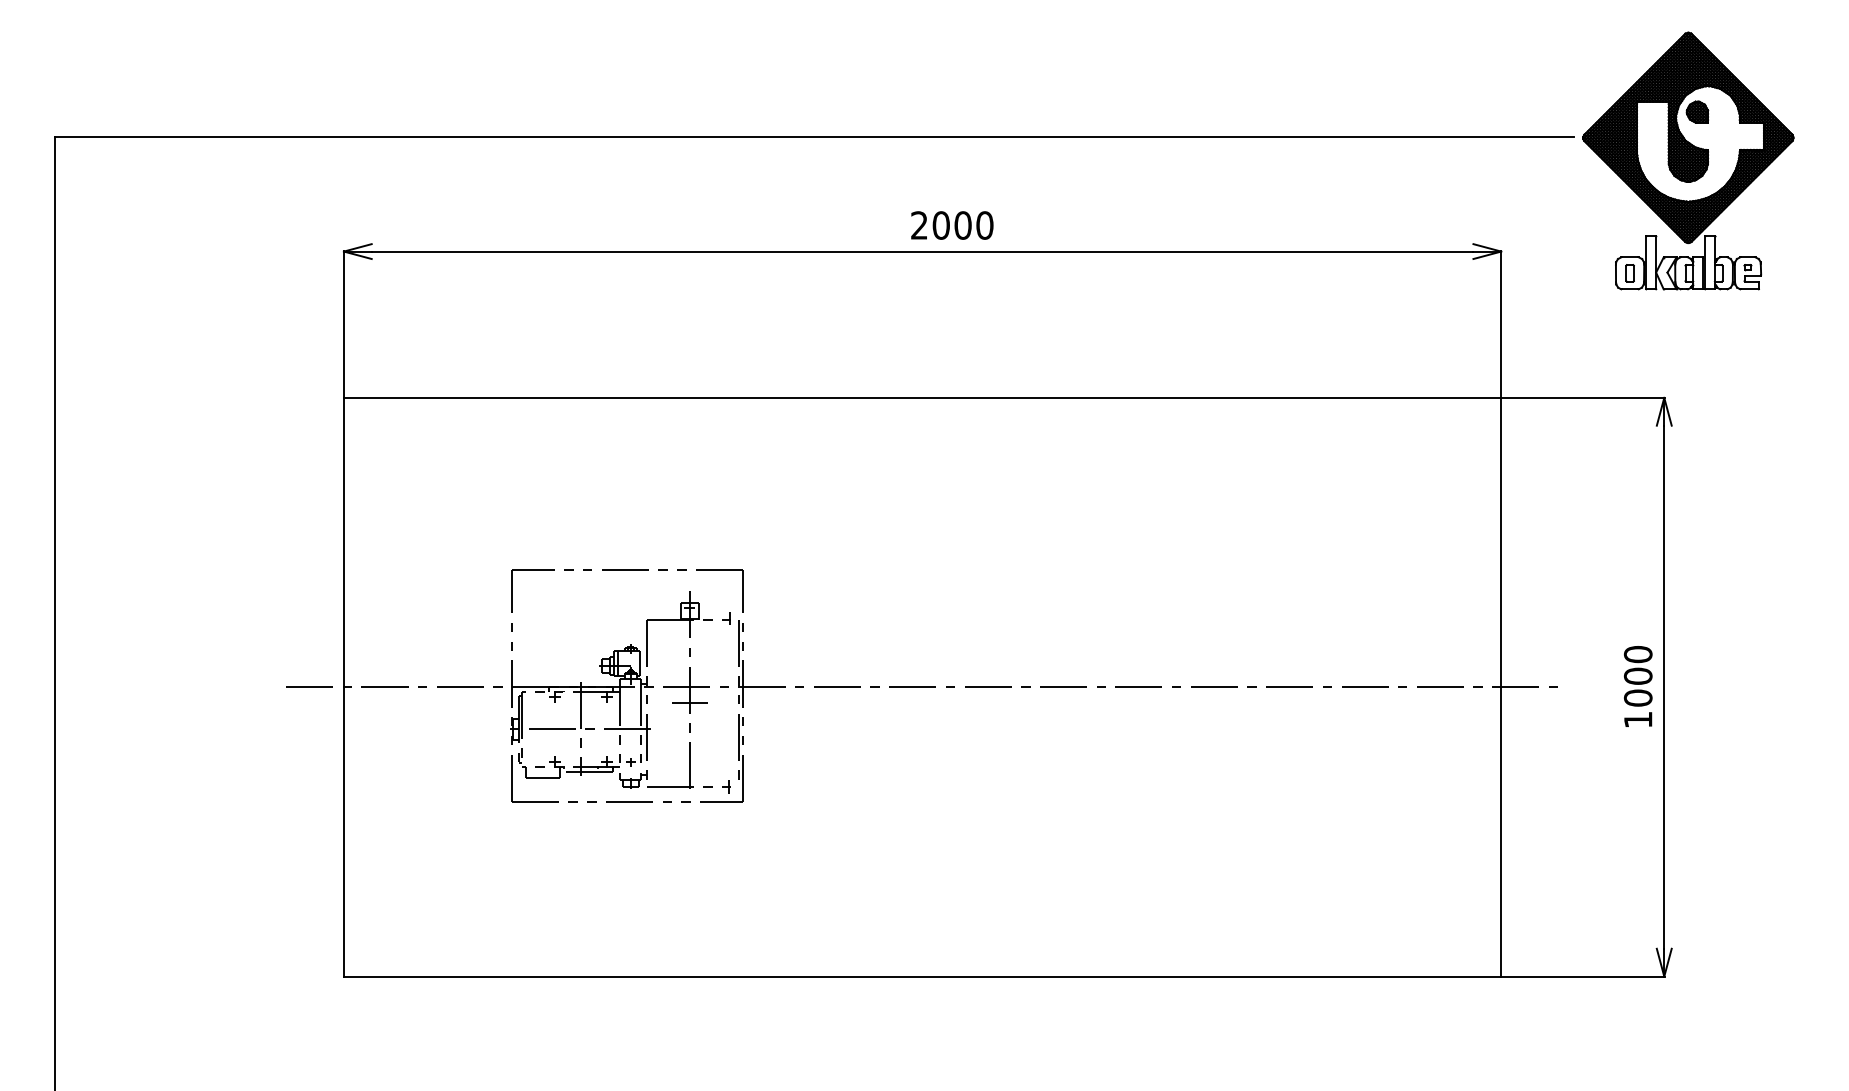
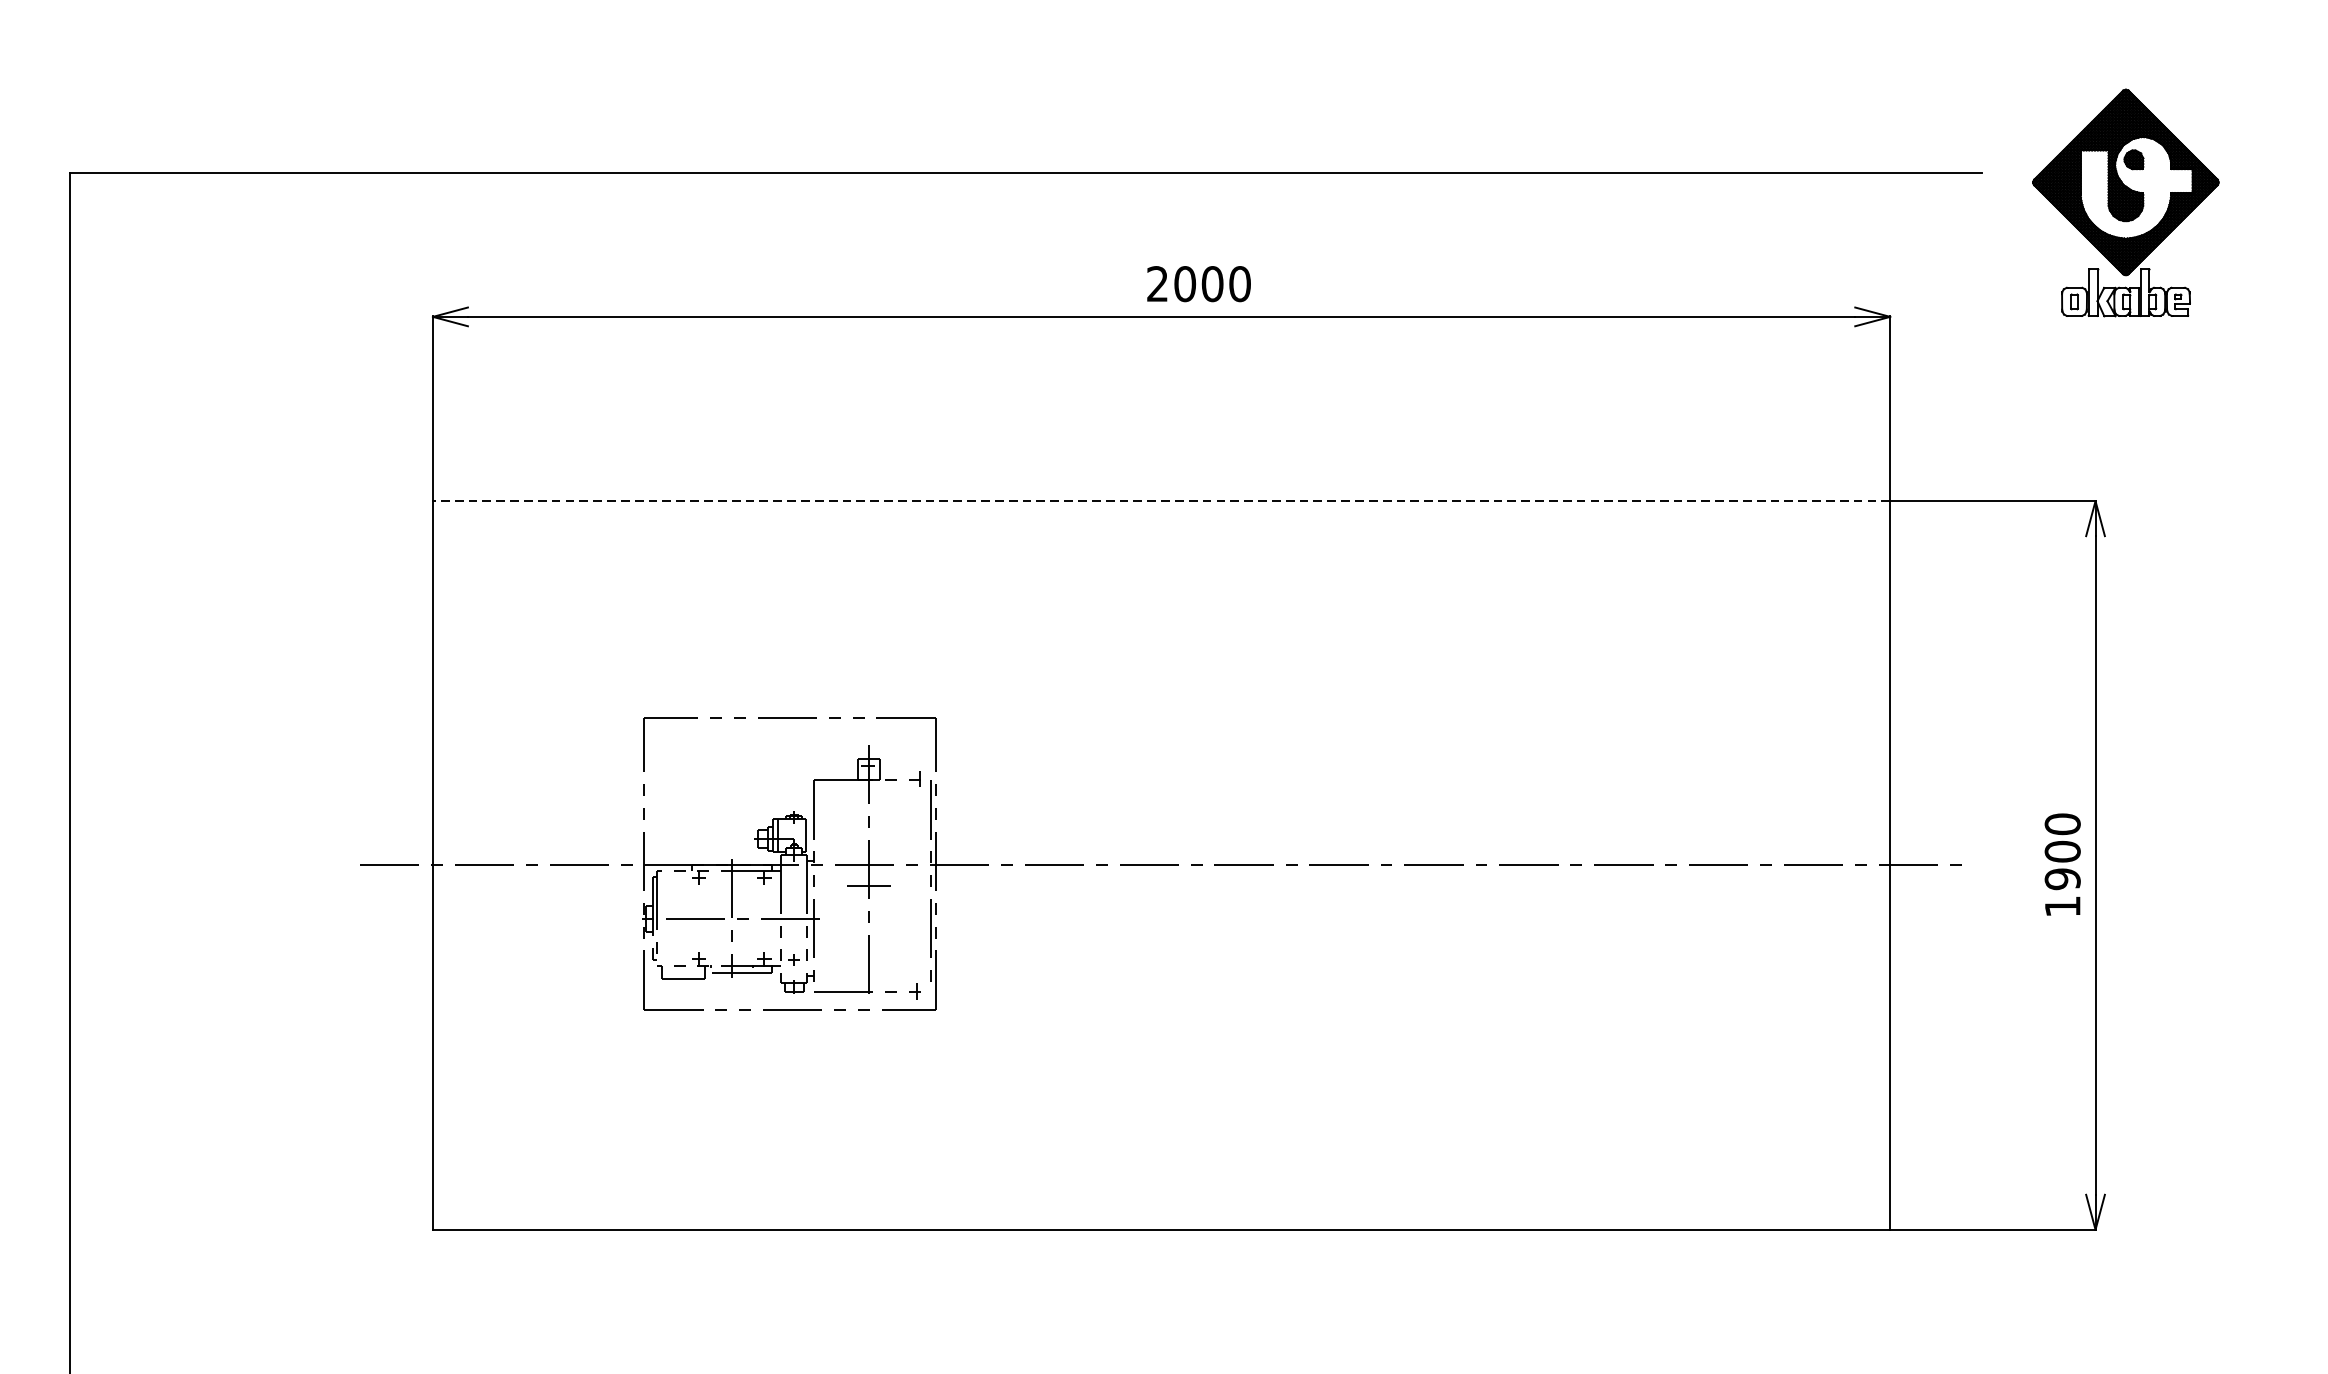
part: (1688, 160) -> (2126, 202), size x0.7
line: (922, 397) -> (1161, 500), solid -> dashed
text: (1638, 697) -> (2063, 878), 1000 -> 1900

